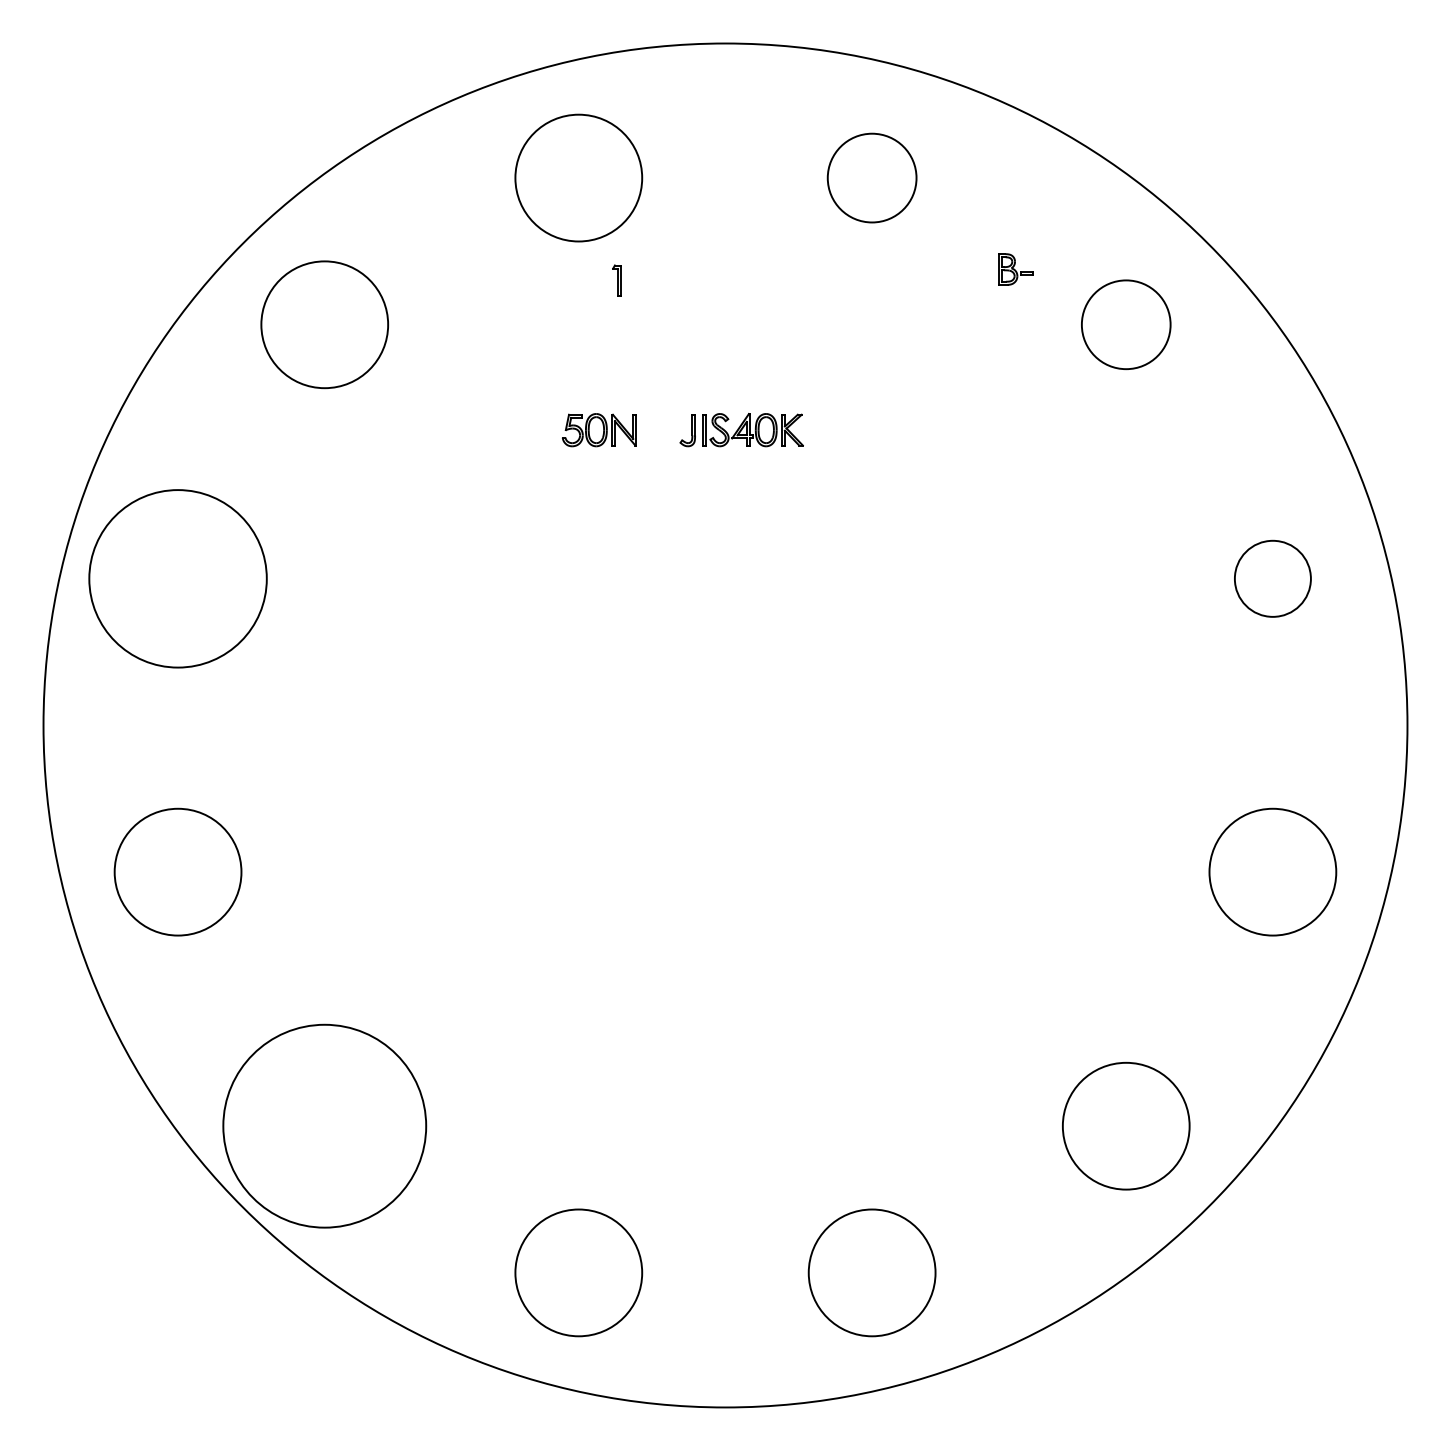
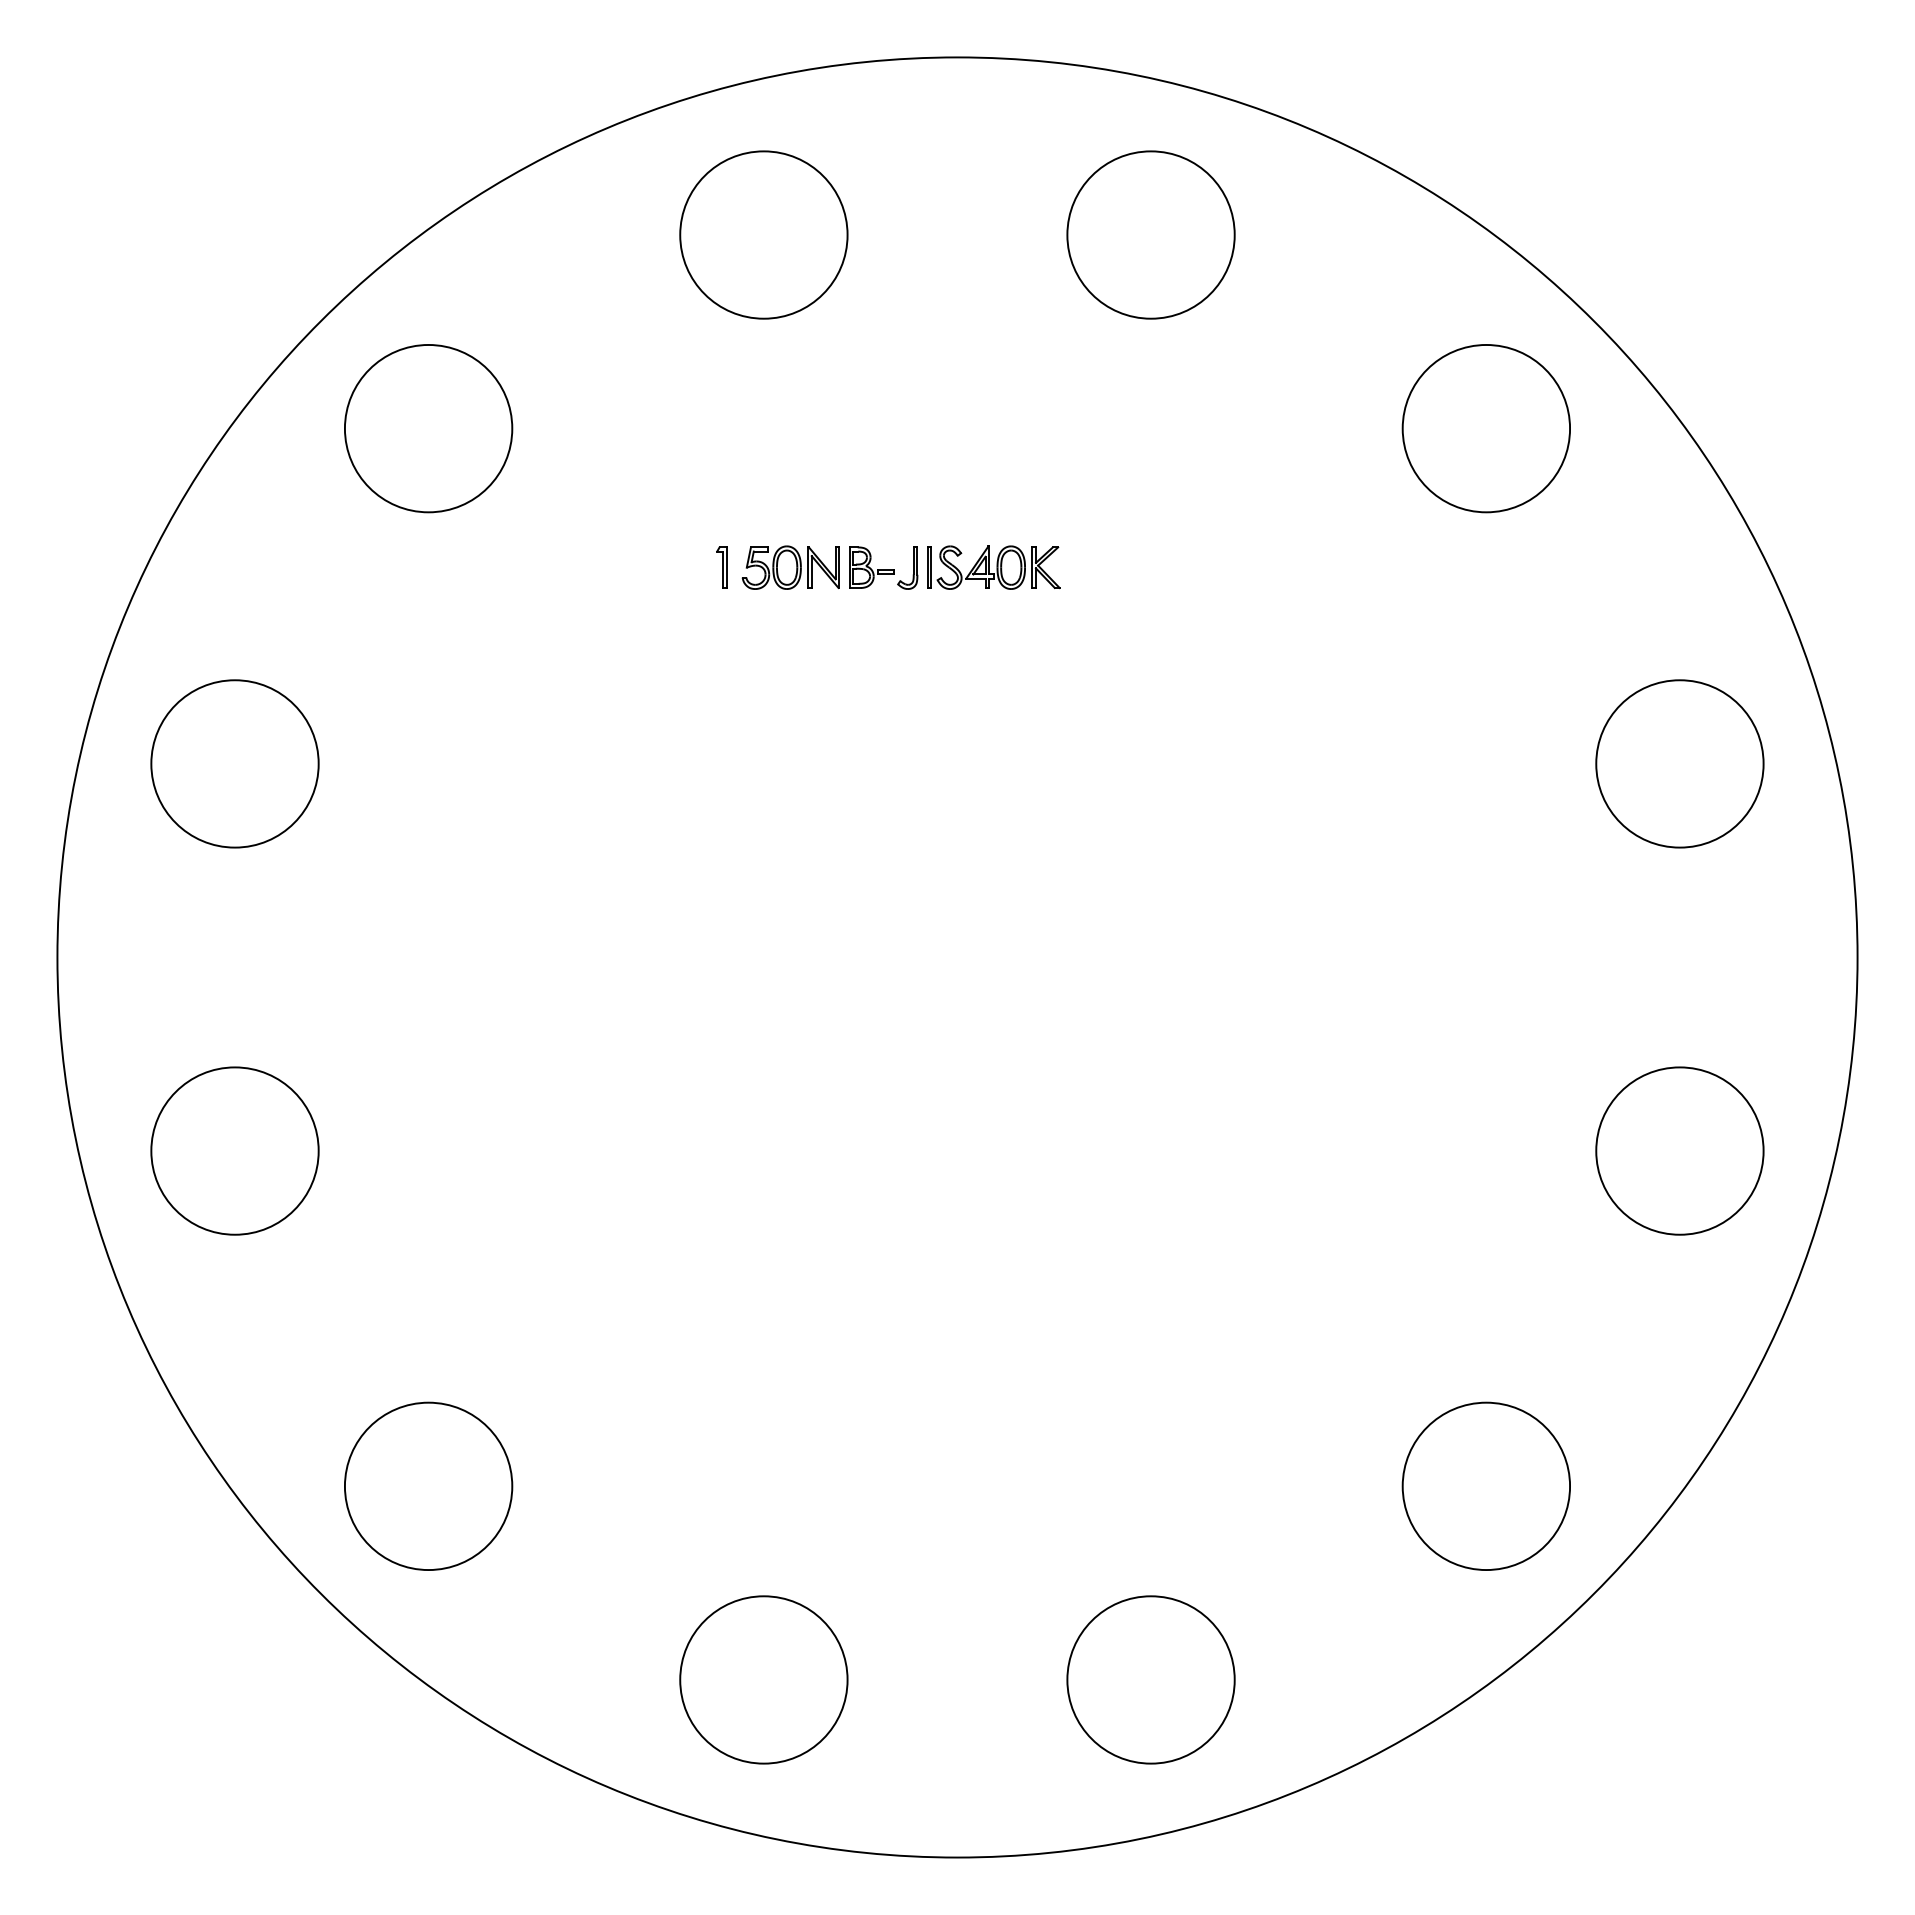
circle: (871, 177) -> (1150, 234), size x1.43
part: (1015, 269) -> (871, 567), moved
part: (616, 280) -> (721, 567), moved
circle: (1126, 324) -> (1486, 428), size x1.43
circle: (177, 578) -> (234, 763), size x0.71
circle: (1272, 578) -> (1679, 763), size x1.67
circle: (324, 1126) -> (428, 1486), size x0.62

